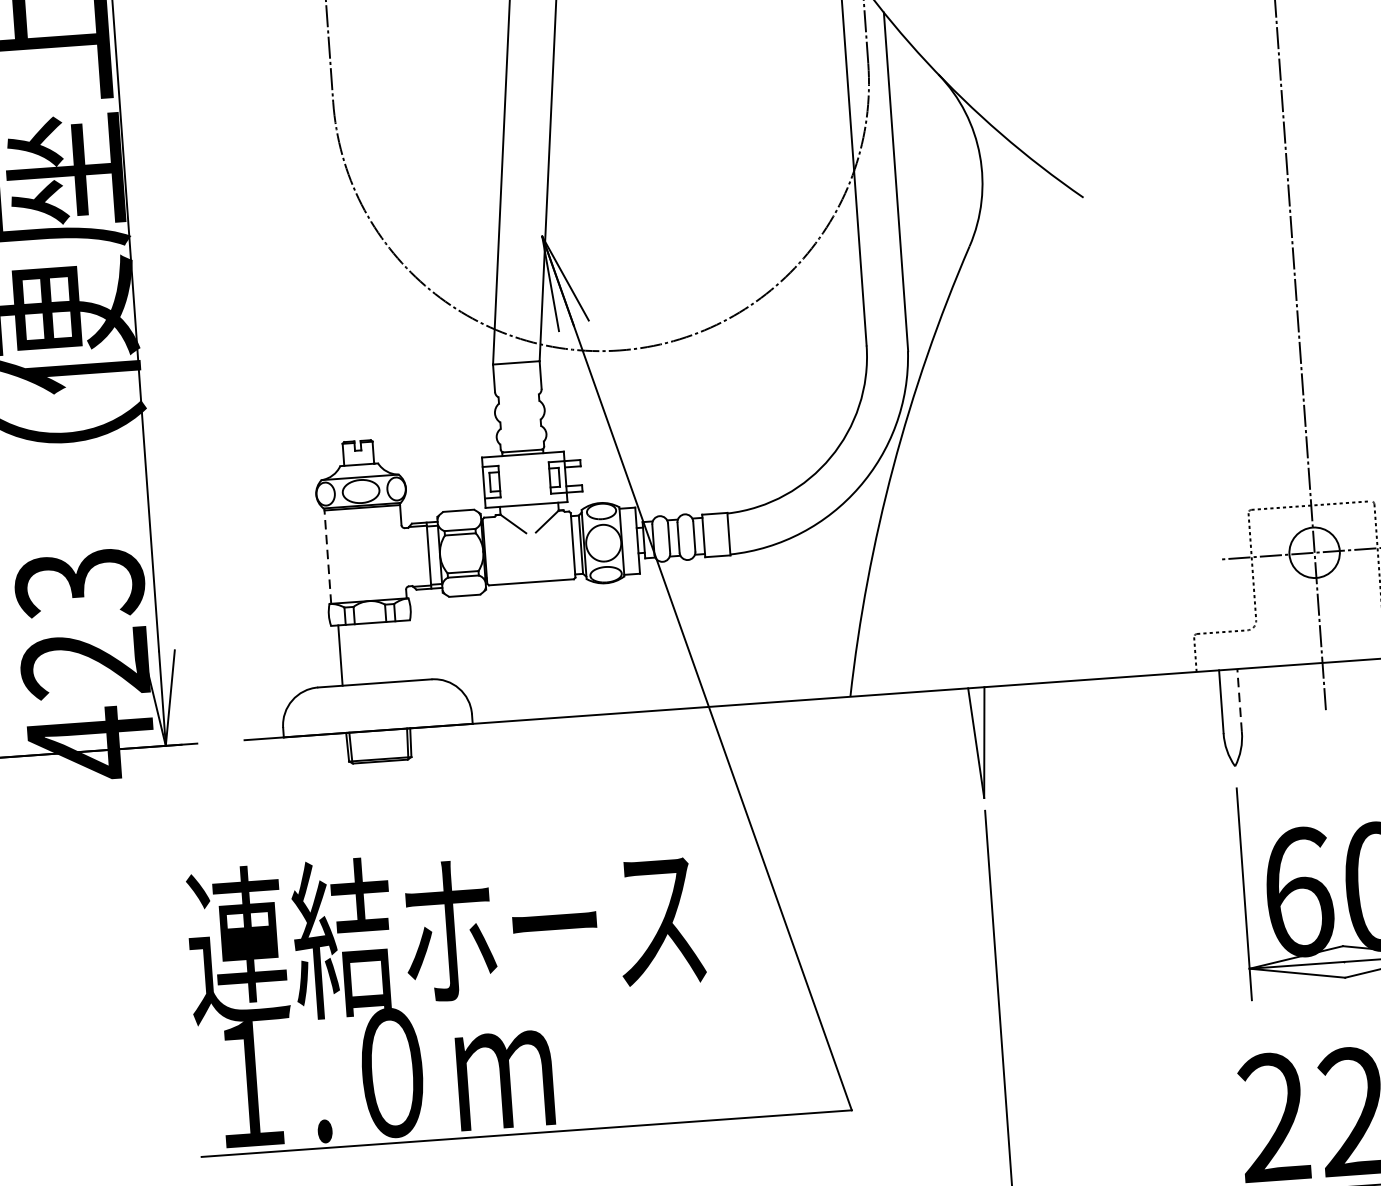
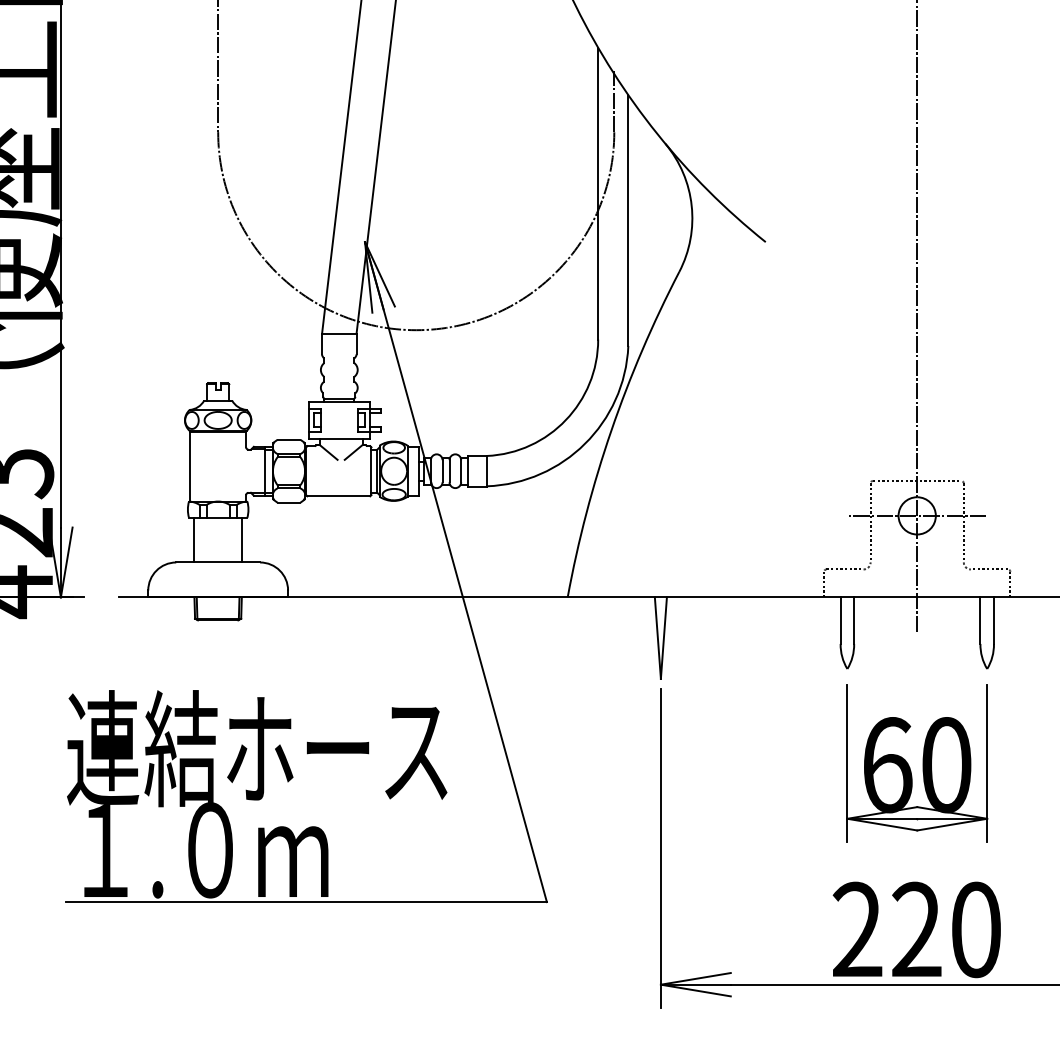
line: (328, 555) -> (190, 465), dashed -> solid
line: (405, 650) -> (242, 539), added
line: (1240, 700) -> (854, 620), dashed -> solid

